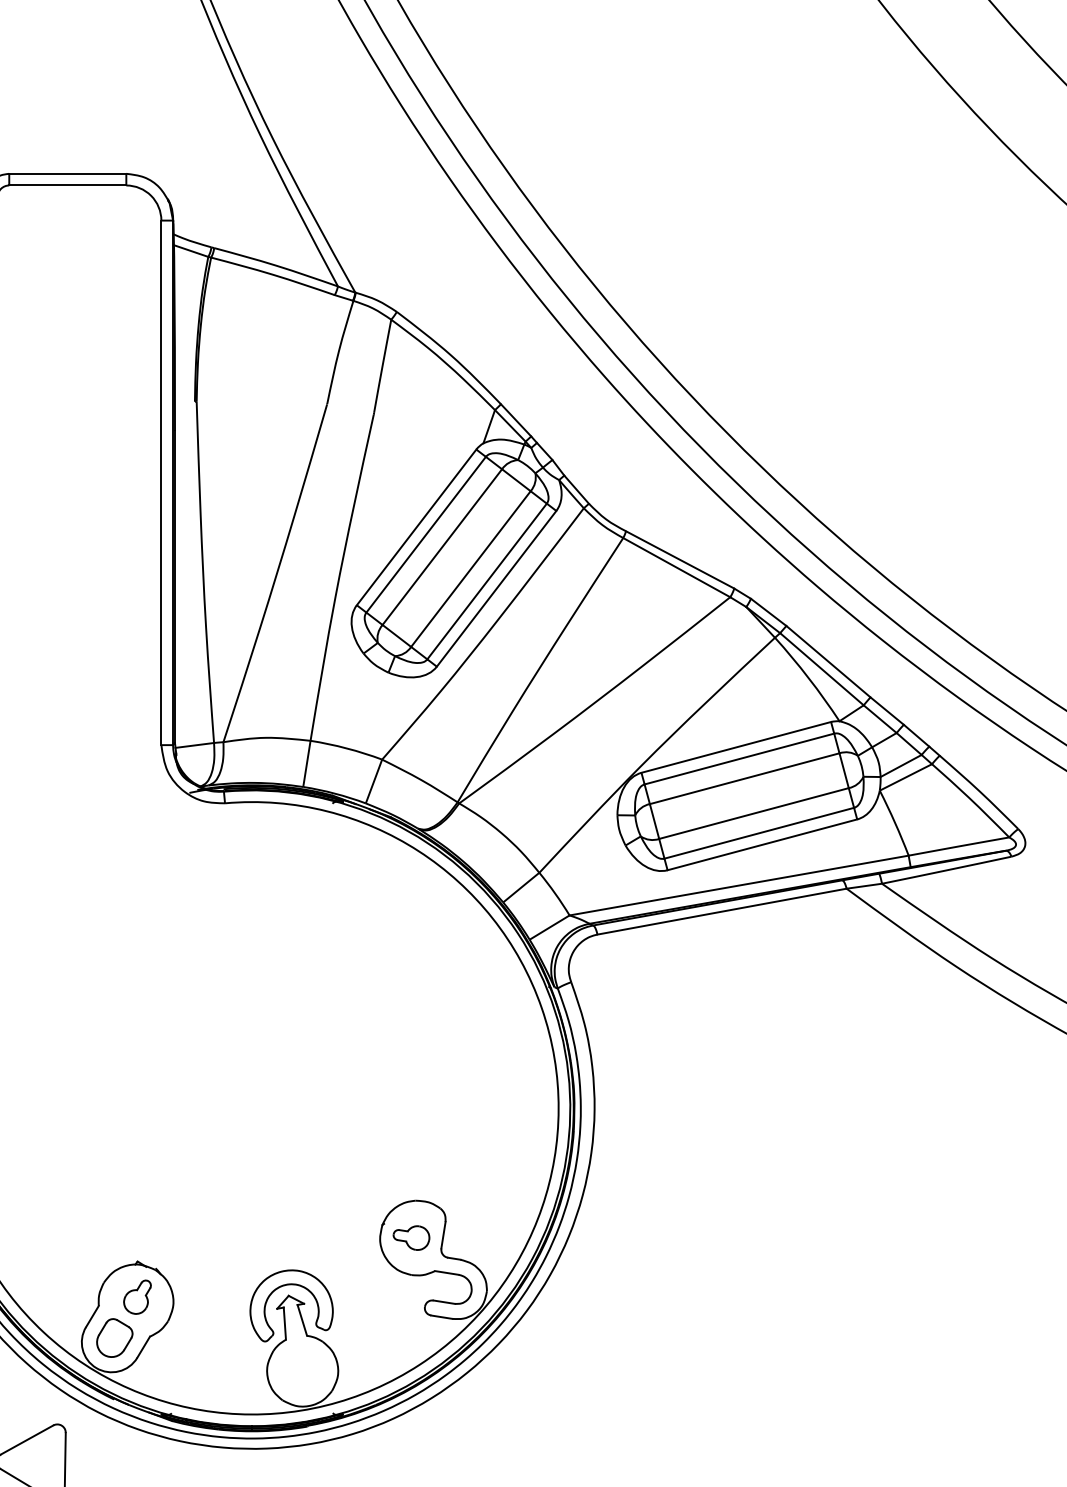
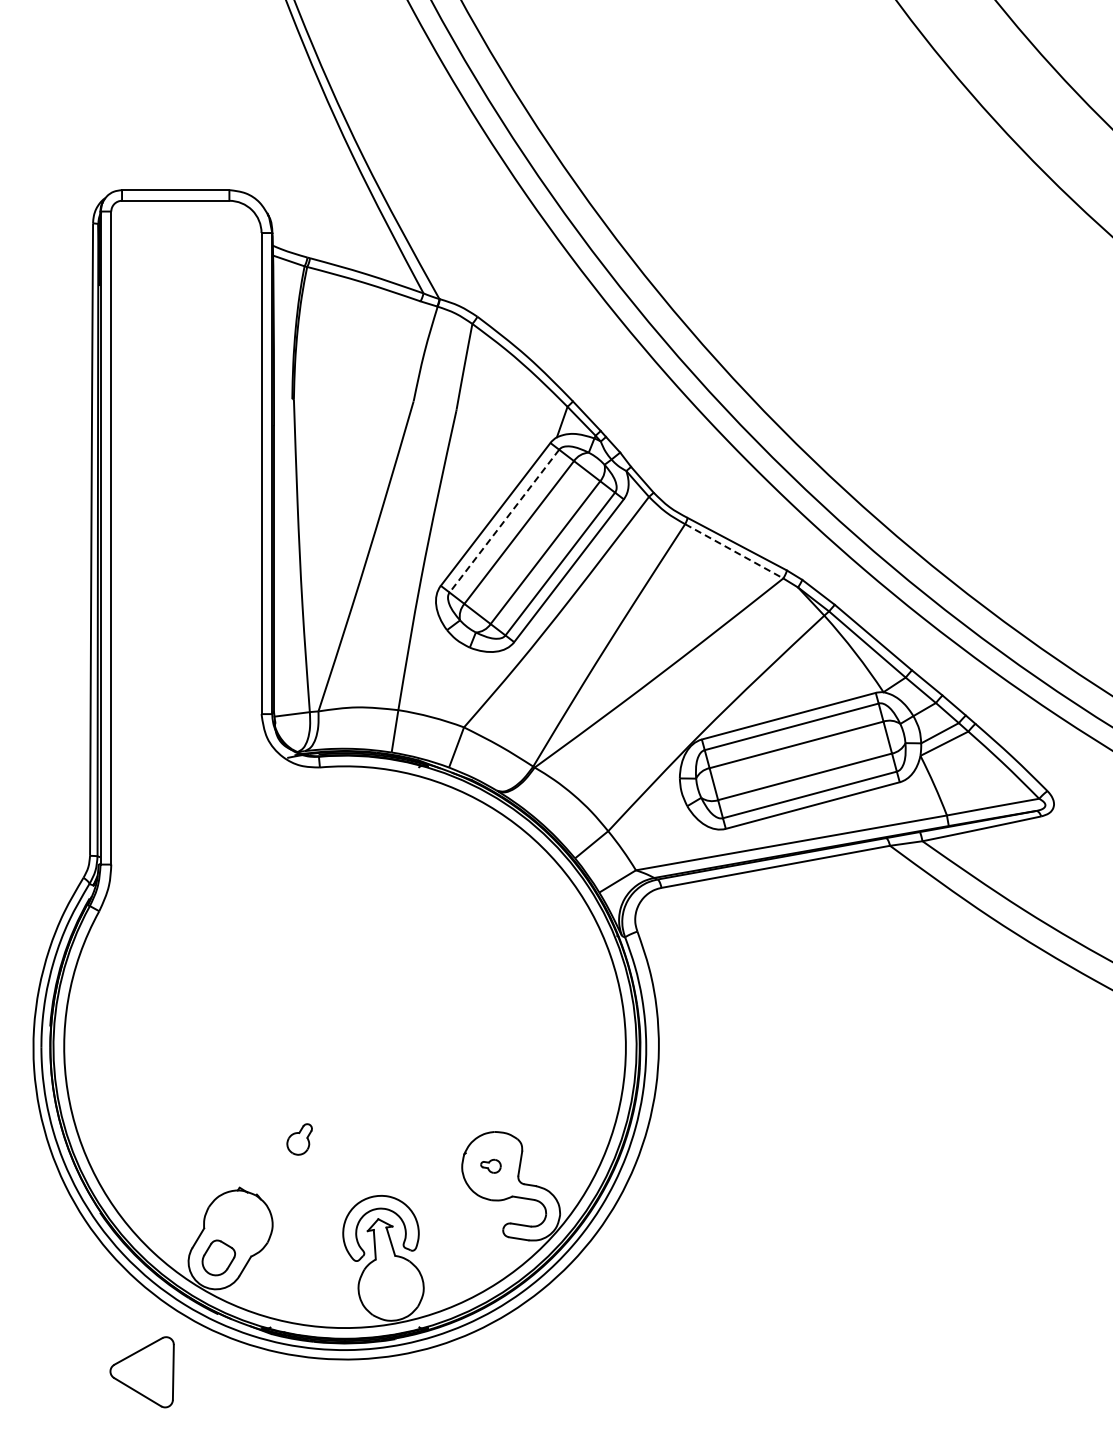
line: (426, 535) -> (504, 521), solid -> dashed
line: (677, 567) -> (734, 551), solid -> dashed
part: (411, 1238) -> (490, 1166), size x0.6
part: (137, 1297) -> (299, 1139), moved

